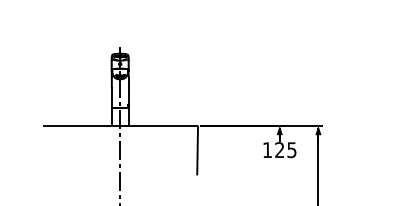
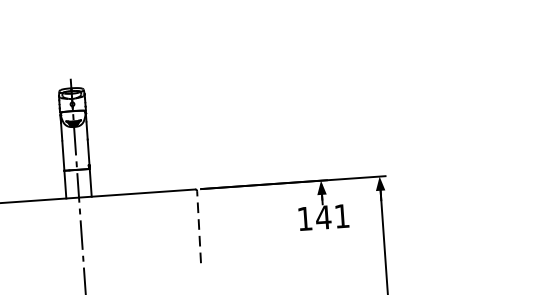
line: (197, 150) -> (198, 226), solid -> dashed
text: (285, 150) -> (332, 217), 125 -> 141

